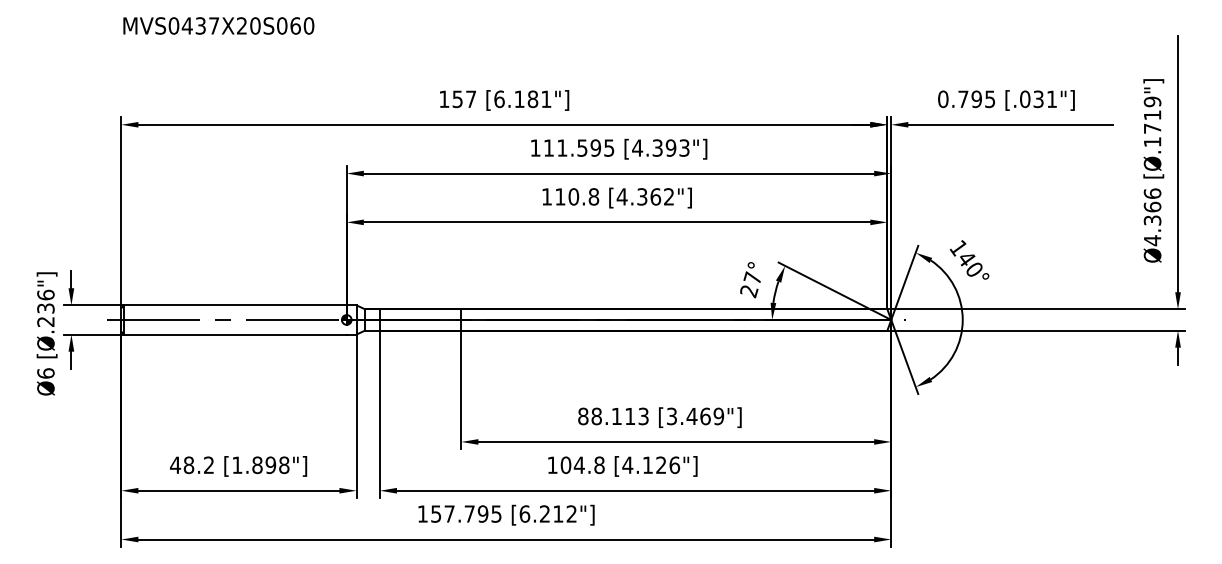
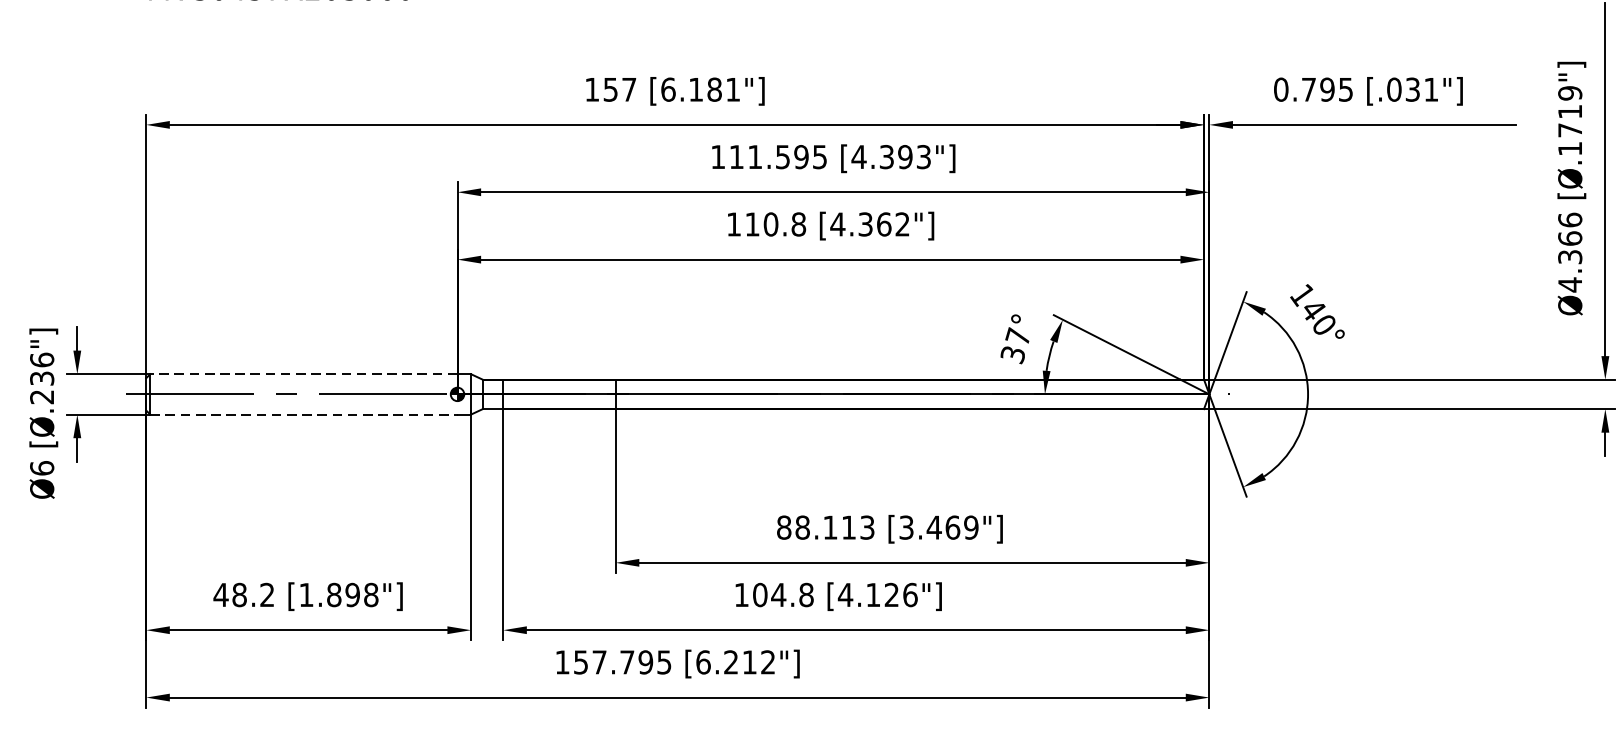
text: (749, 291) -> (1013, 355), 27° -> 37°
line: (235, 305) -> (303, 374), solid -> dashed
line: (236, 334) -> (305, 414), solid -> dashed

